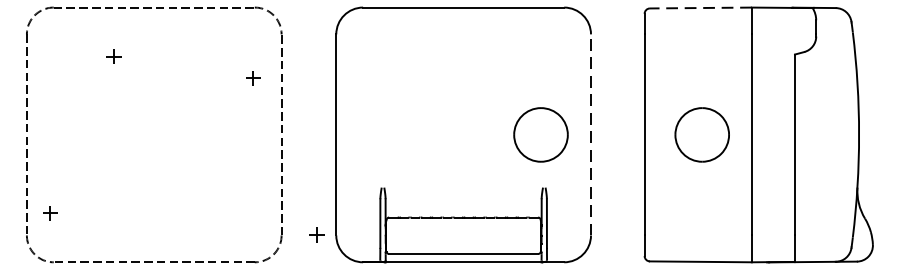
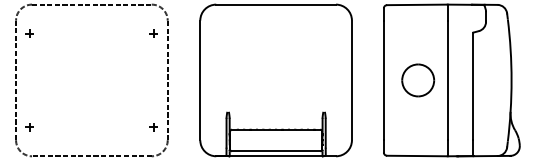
line: (699, 7) -> (416, 4), dashed -> solid
part: (113, 56) -> (29, 33), moved
part: (252, 77) -> (153, 33), moved
part: (541, 135) -> (322, 80), removed
line: (590, 135) -> (351, 80), dashed -> solid
part: (316, 235) -> (153, 127), moved

